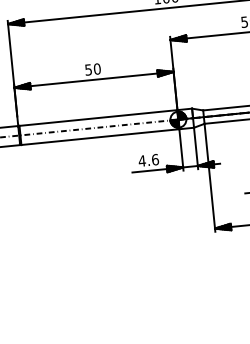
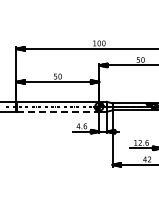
line: (100, 136) -> (58, 111), solid -> dashed

